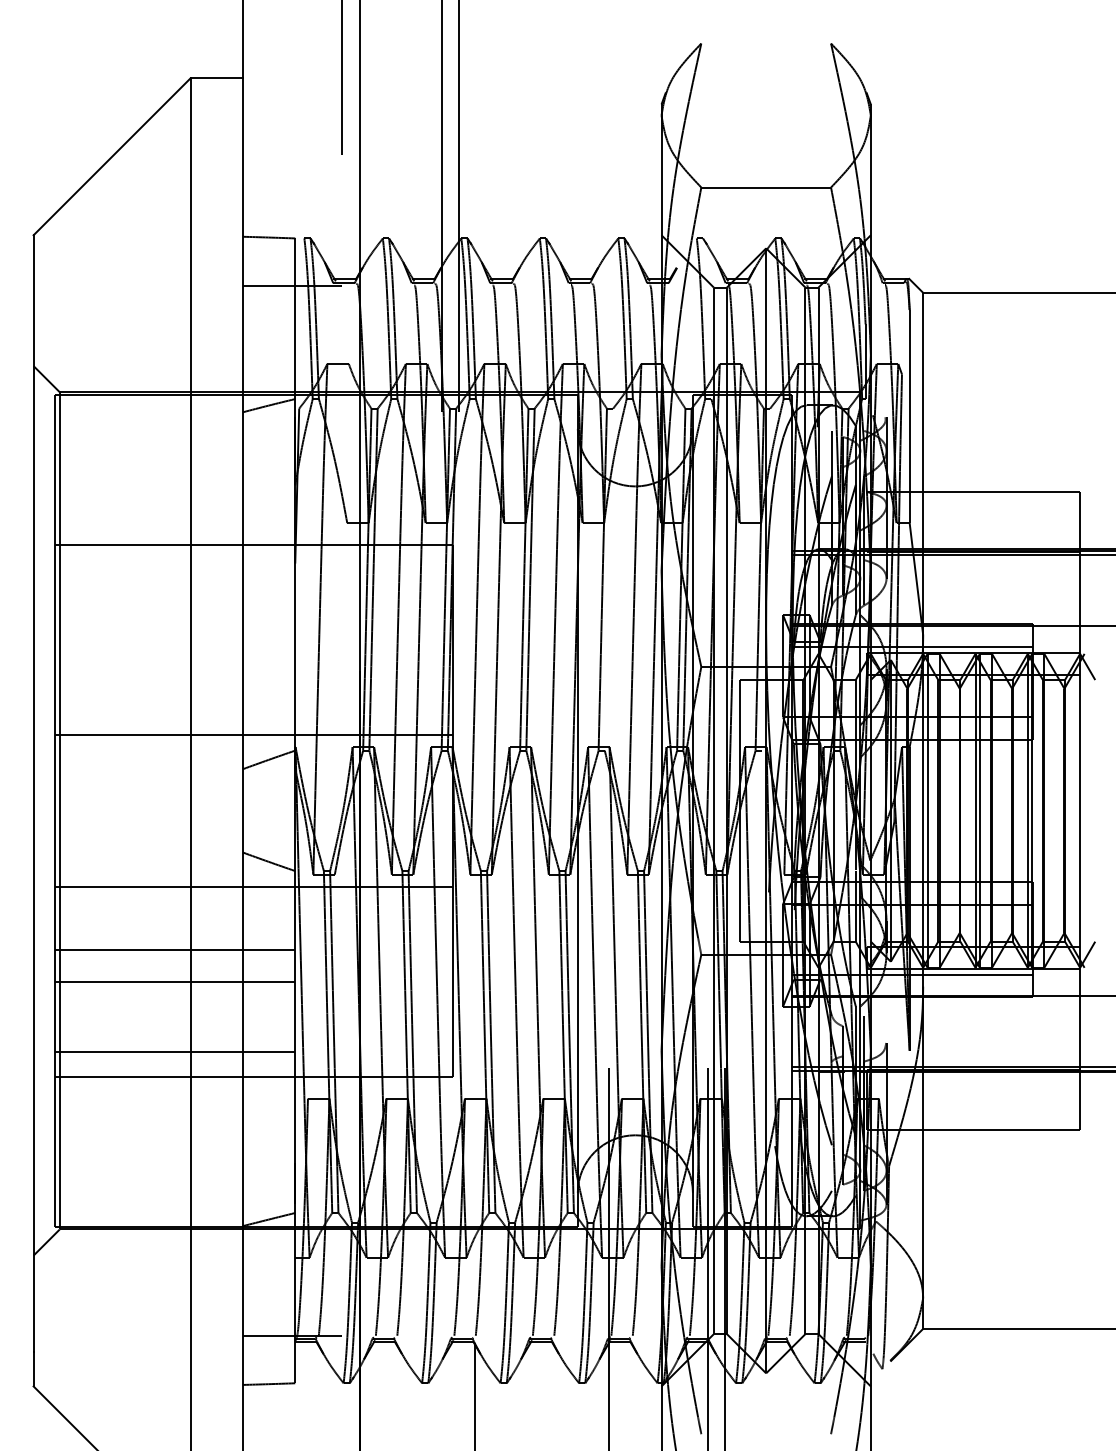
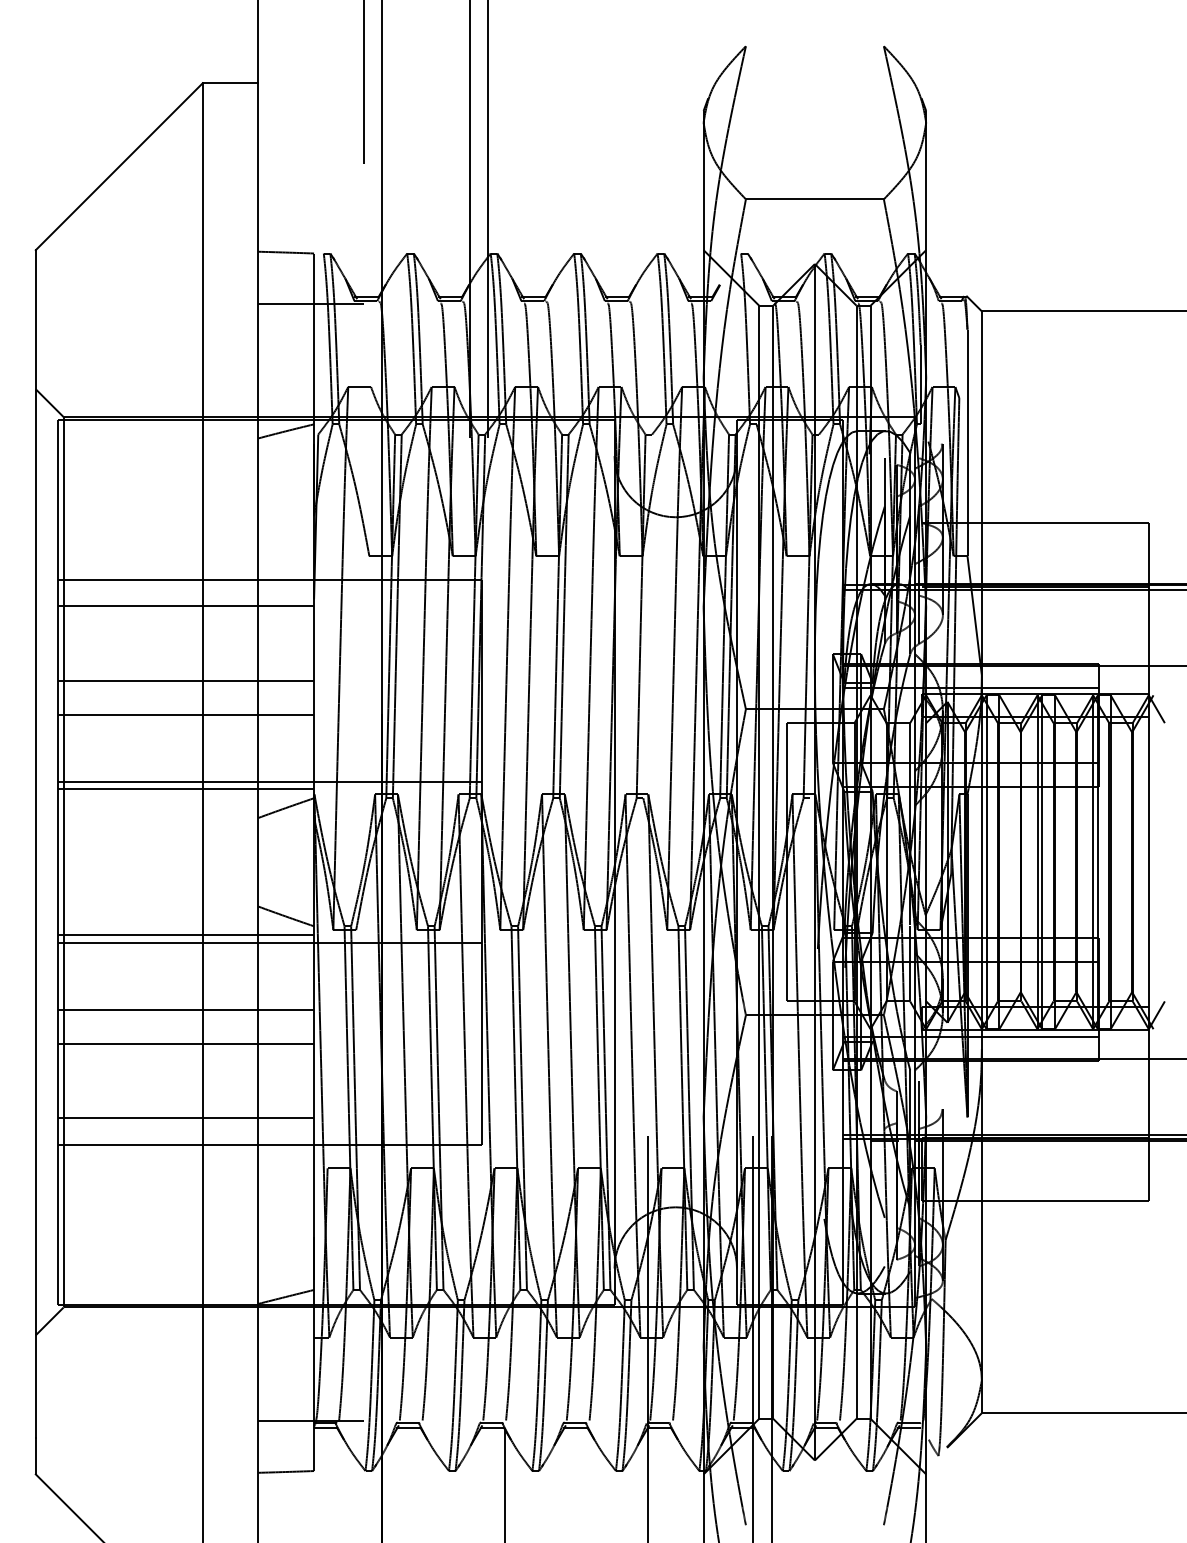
line: (175, 570) -> (186, 606), added
line: (175, 639) -> (186, 680), added
line: (175, 671) -> (186, 714), added
line: (175, 742) -> (186, 789), added
line: (175, 879) -> (186, 935), added

